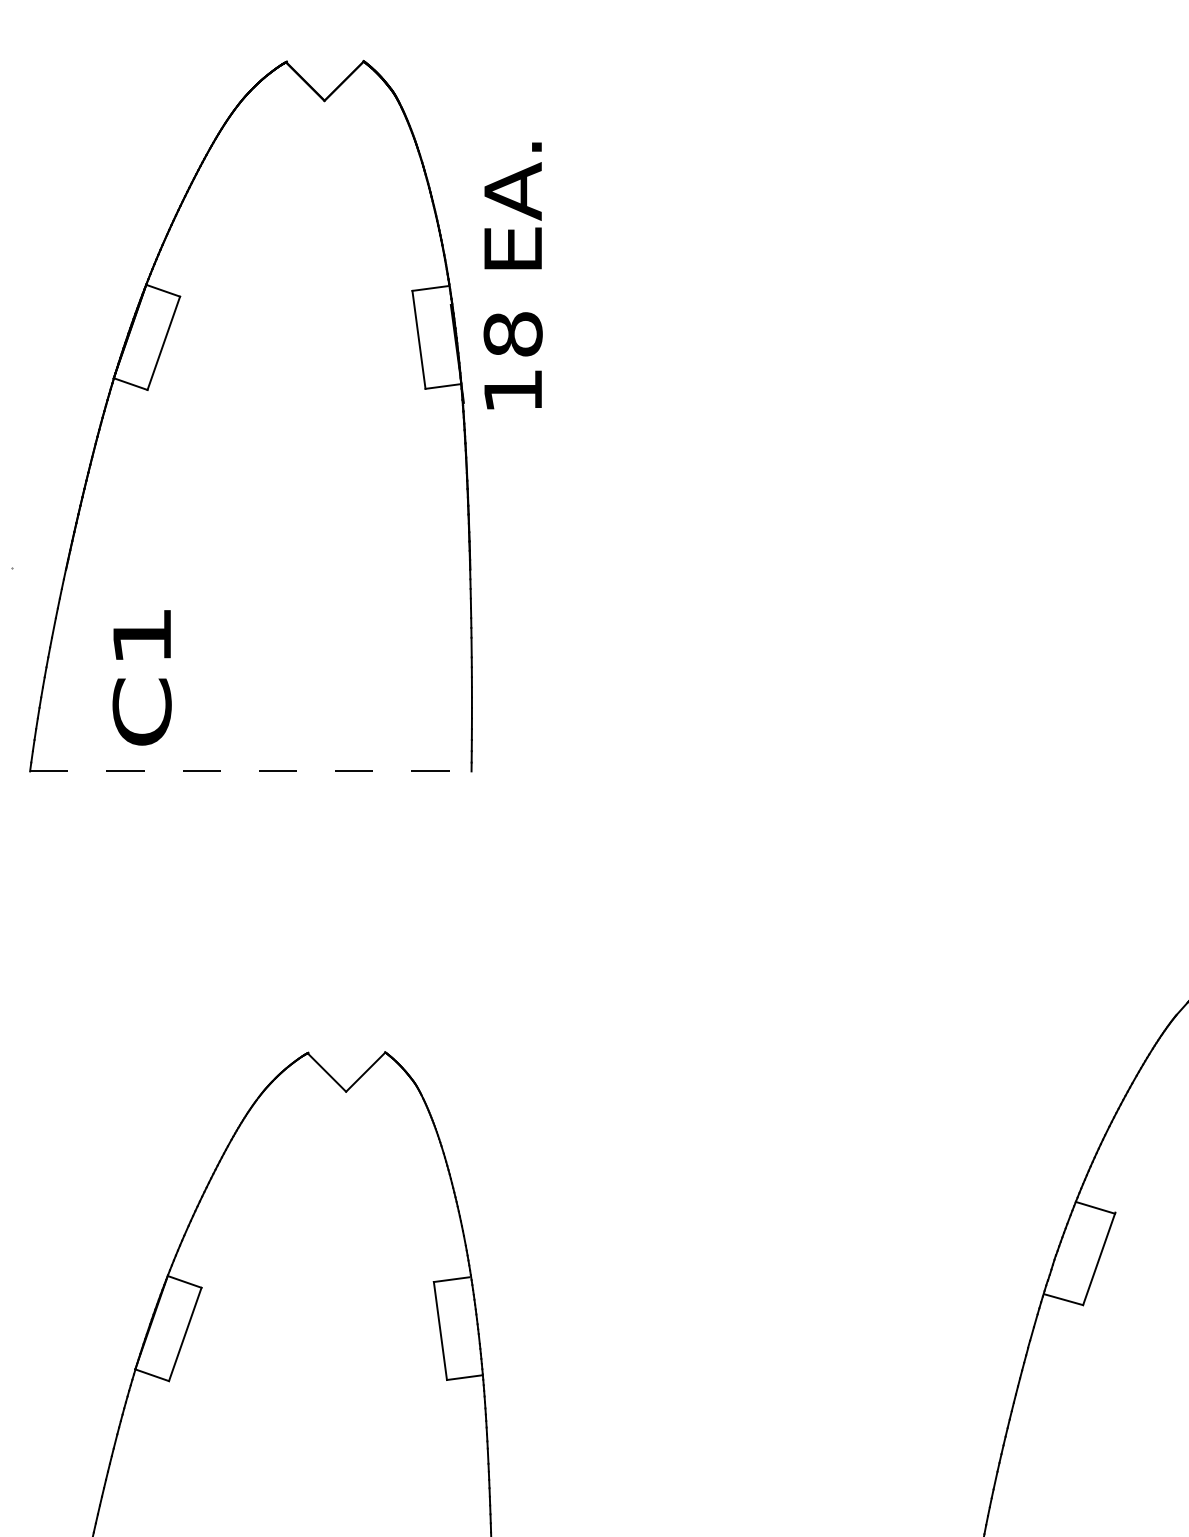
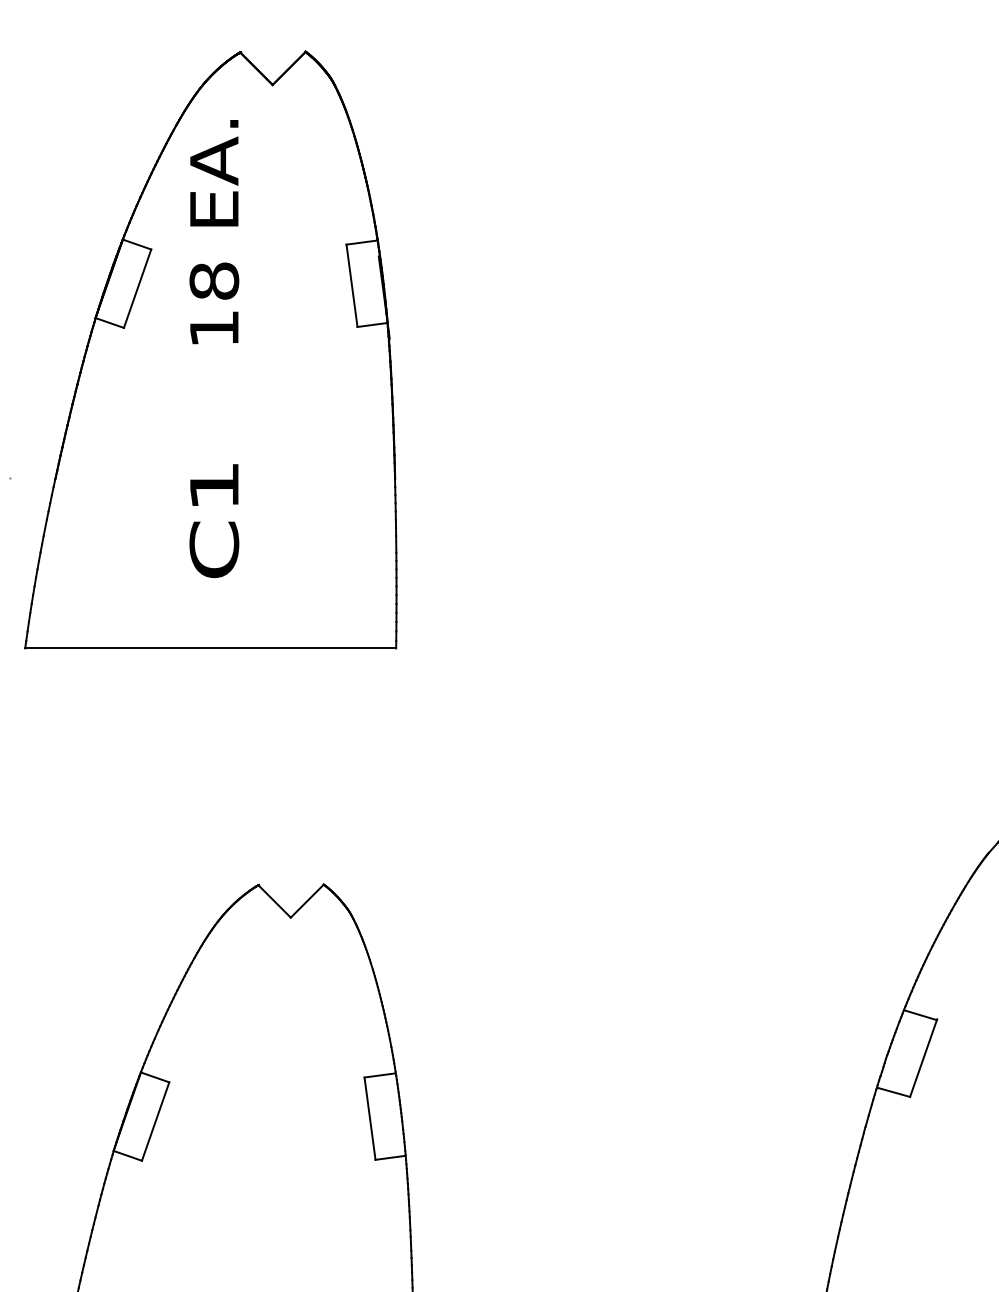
text: (512, 275) -> (213, 231), moved
text: (141, 677) -> (213, 520), moved
line: (250, 771) -> (210, 648), dashed -> solid

